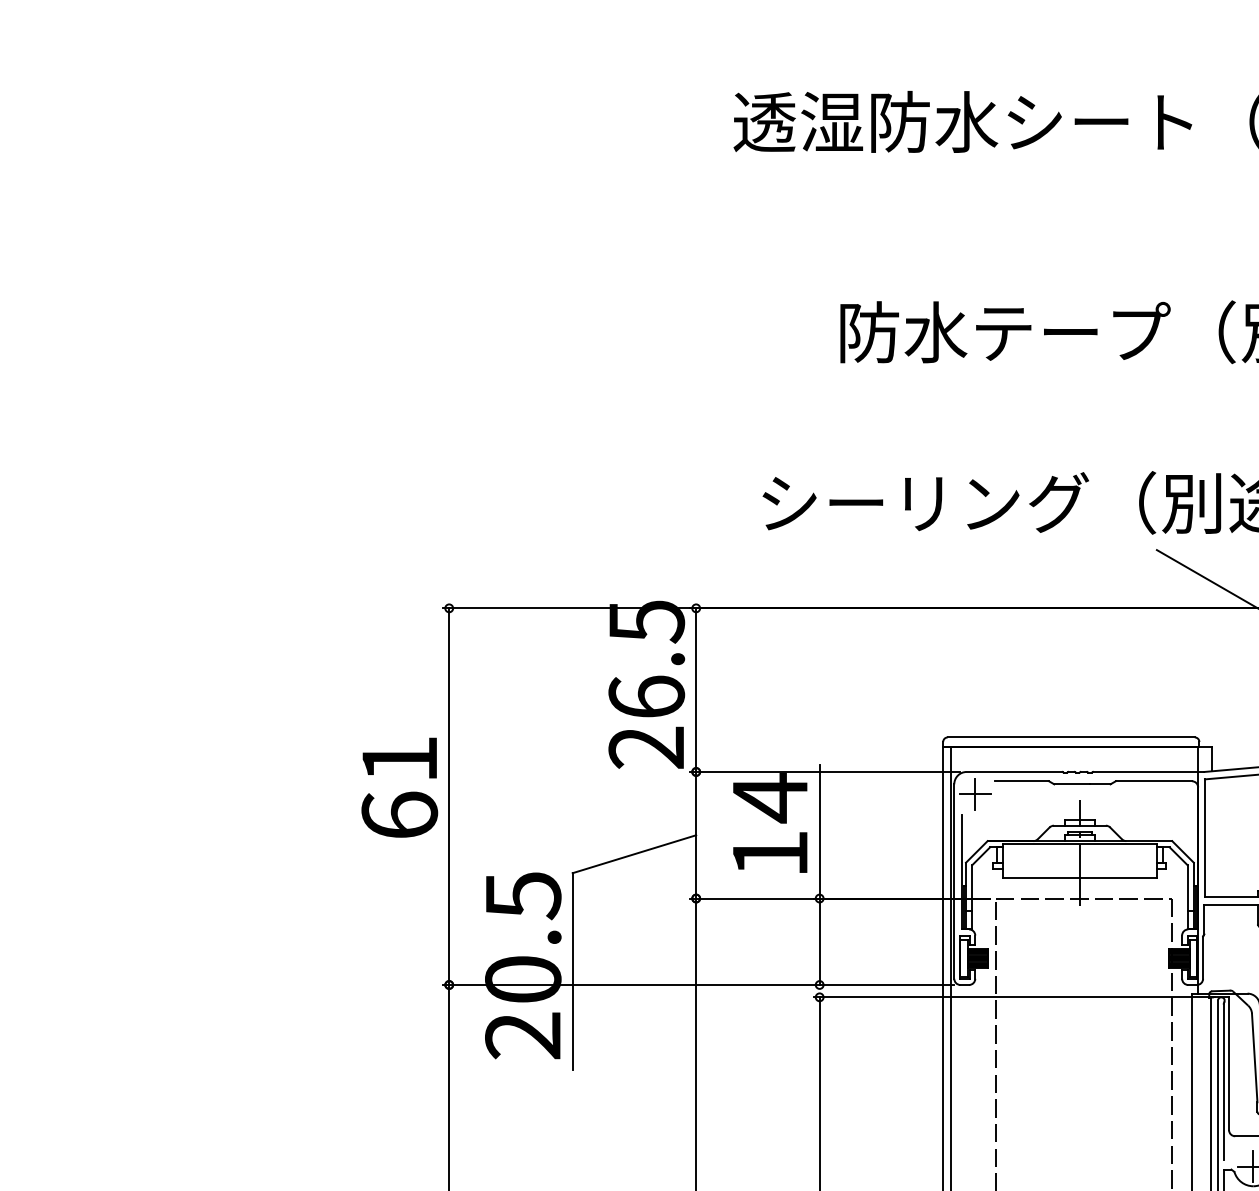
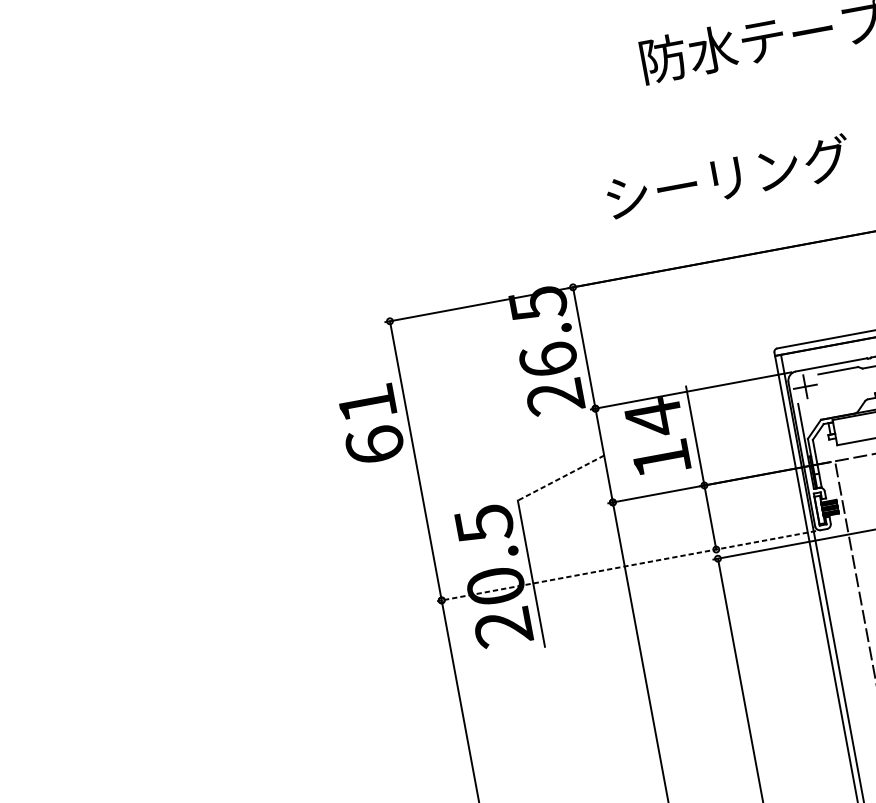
text: (399, 787) -> (371, 424), moved
line: (634, 854) -> (561, 478), solid -> dashed
line: (698, 984) -> (626, 565), solid -> dashed

